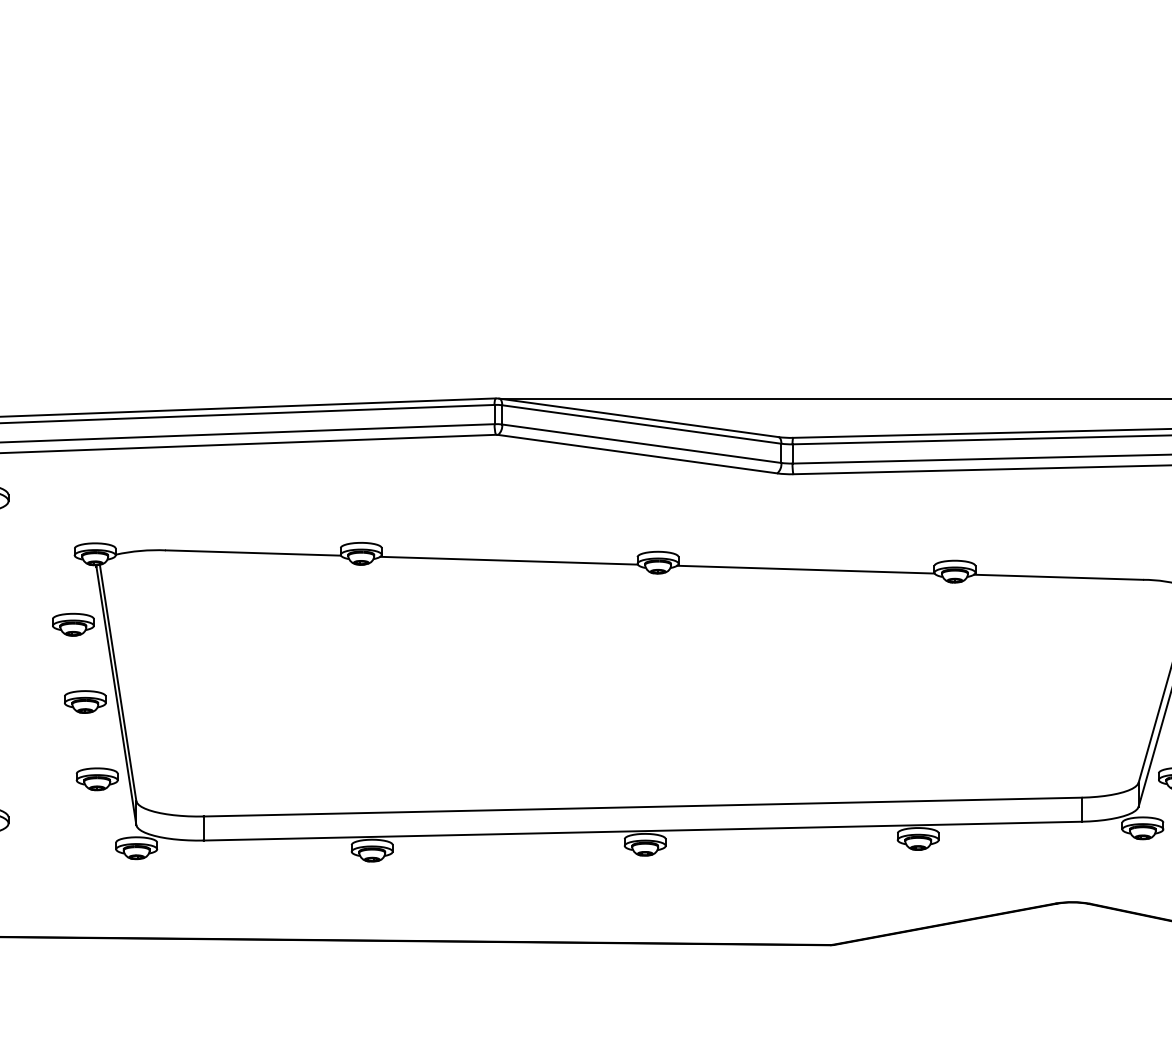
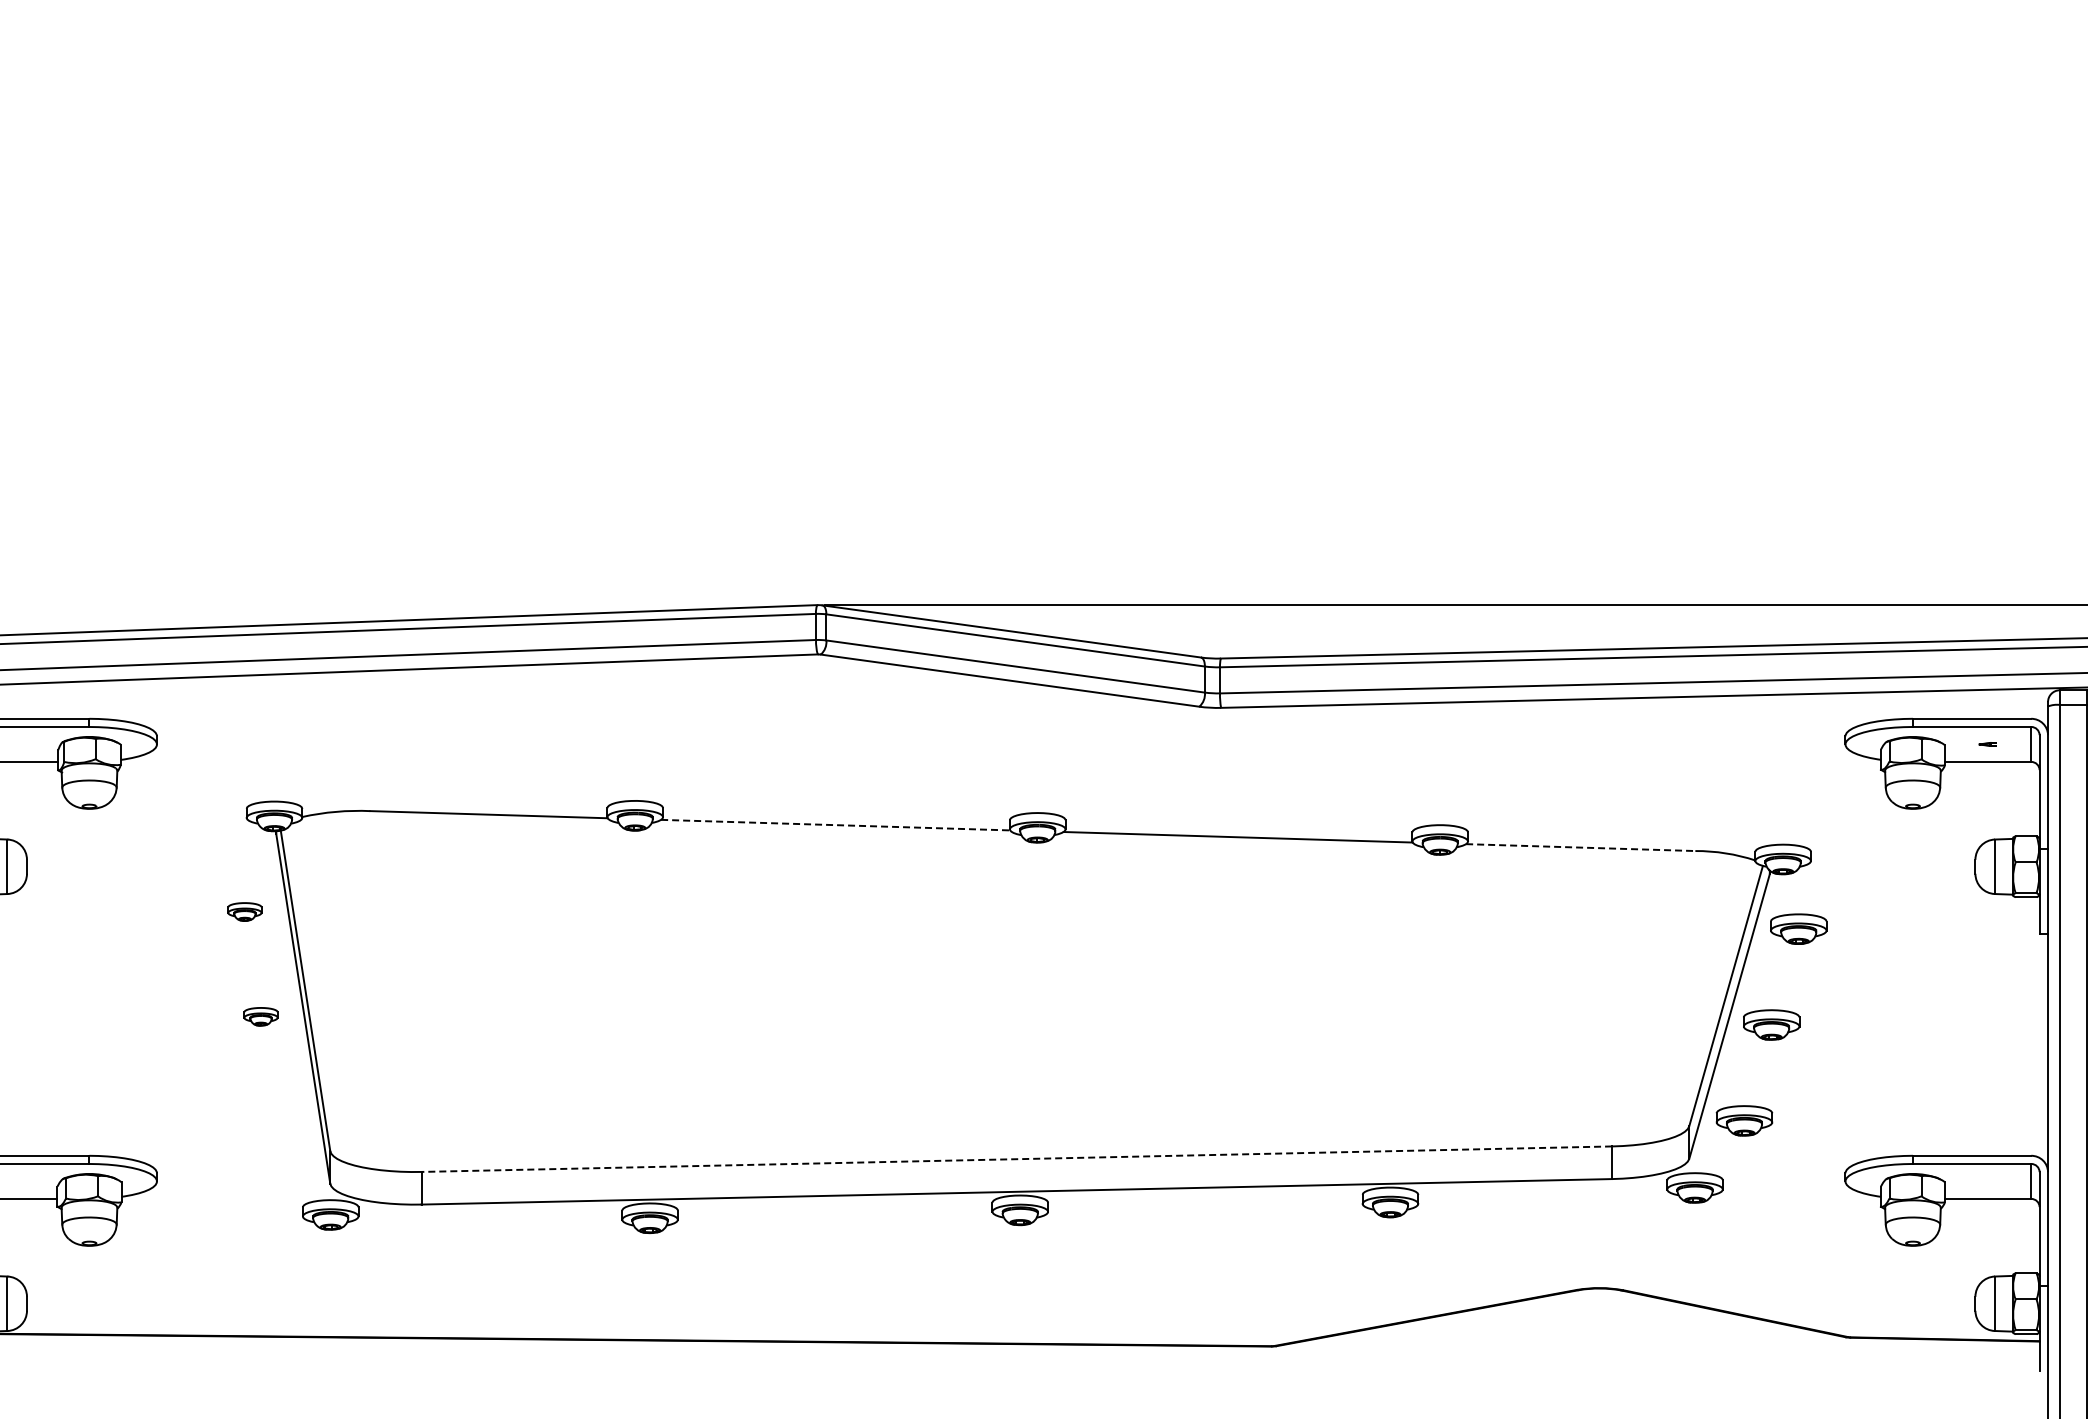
line: (508, 560) -> (835, 825), solid -> dashed
line: (1058, 577) -> (1580, 847), solid -> dashed
part: (73, 624) -> (244, 911), size x0.6
part: (84, 701) -> (260, 1016), size x0.6
part: (96, 779) -> (276, 1121), removed
line: (642, 807) -> (1016, 1159), solid -> dashed

